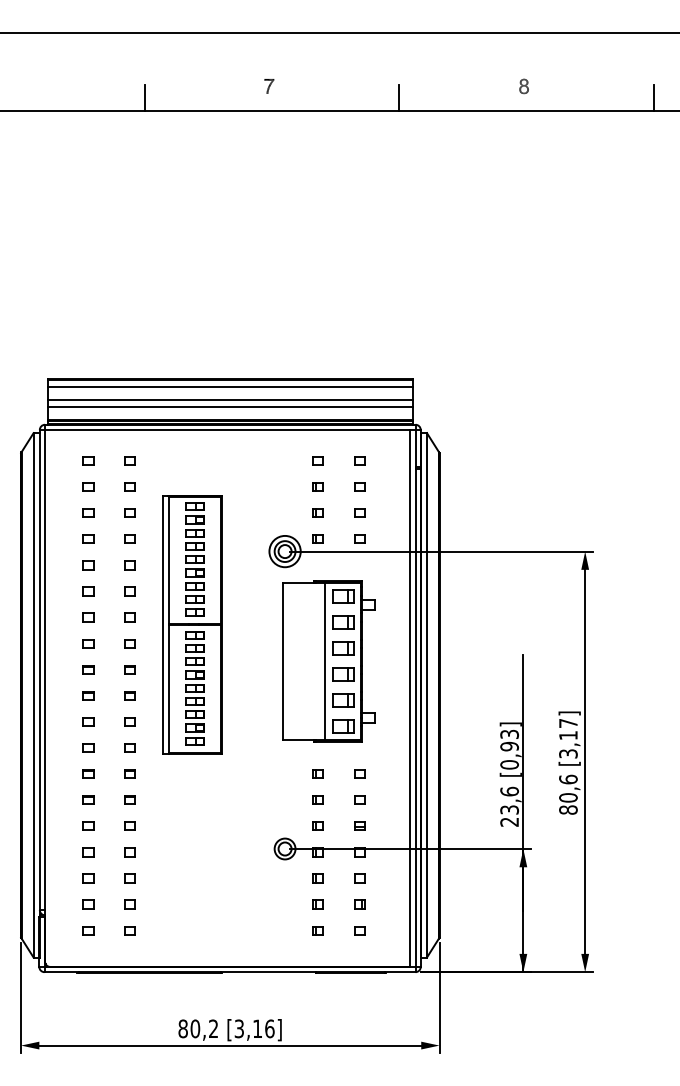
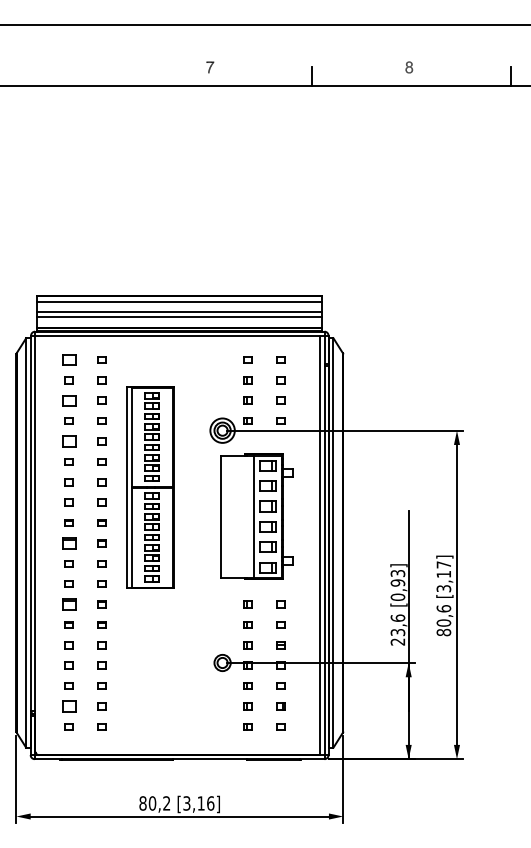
line: (144, 97) -> (112, 76), removed
part: (88, 460) -> (69, 359), size x1.6
part: (88, 512) -> (69, 400), size x1.6
part: (88, 565) -> (69, 441), size x1.6
part: (88, 695) -> (69, 543), size x1.6
part: (88, 773) -> (69, 604), size x1.6
part: (88, 904) -> (69, 706), size x1.6

